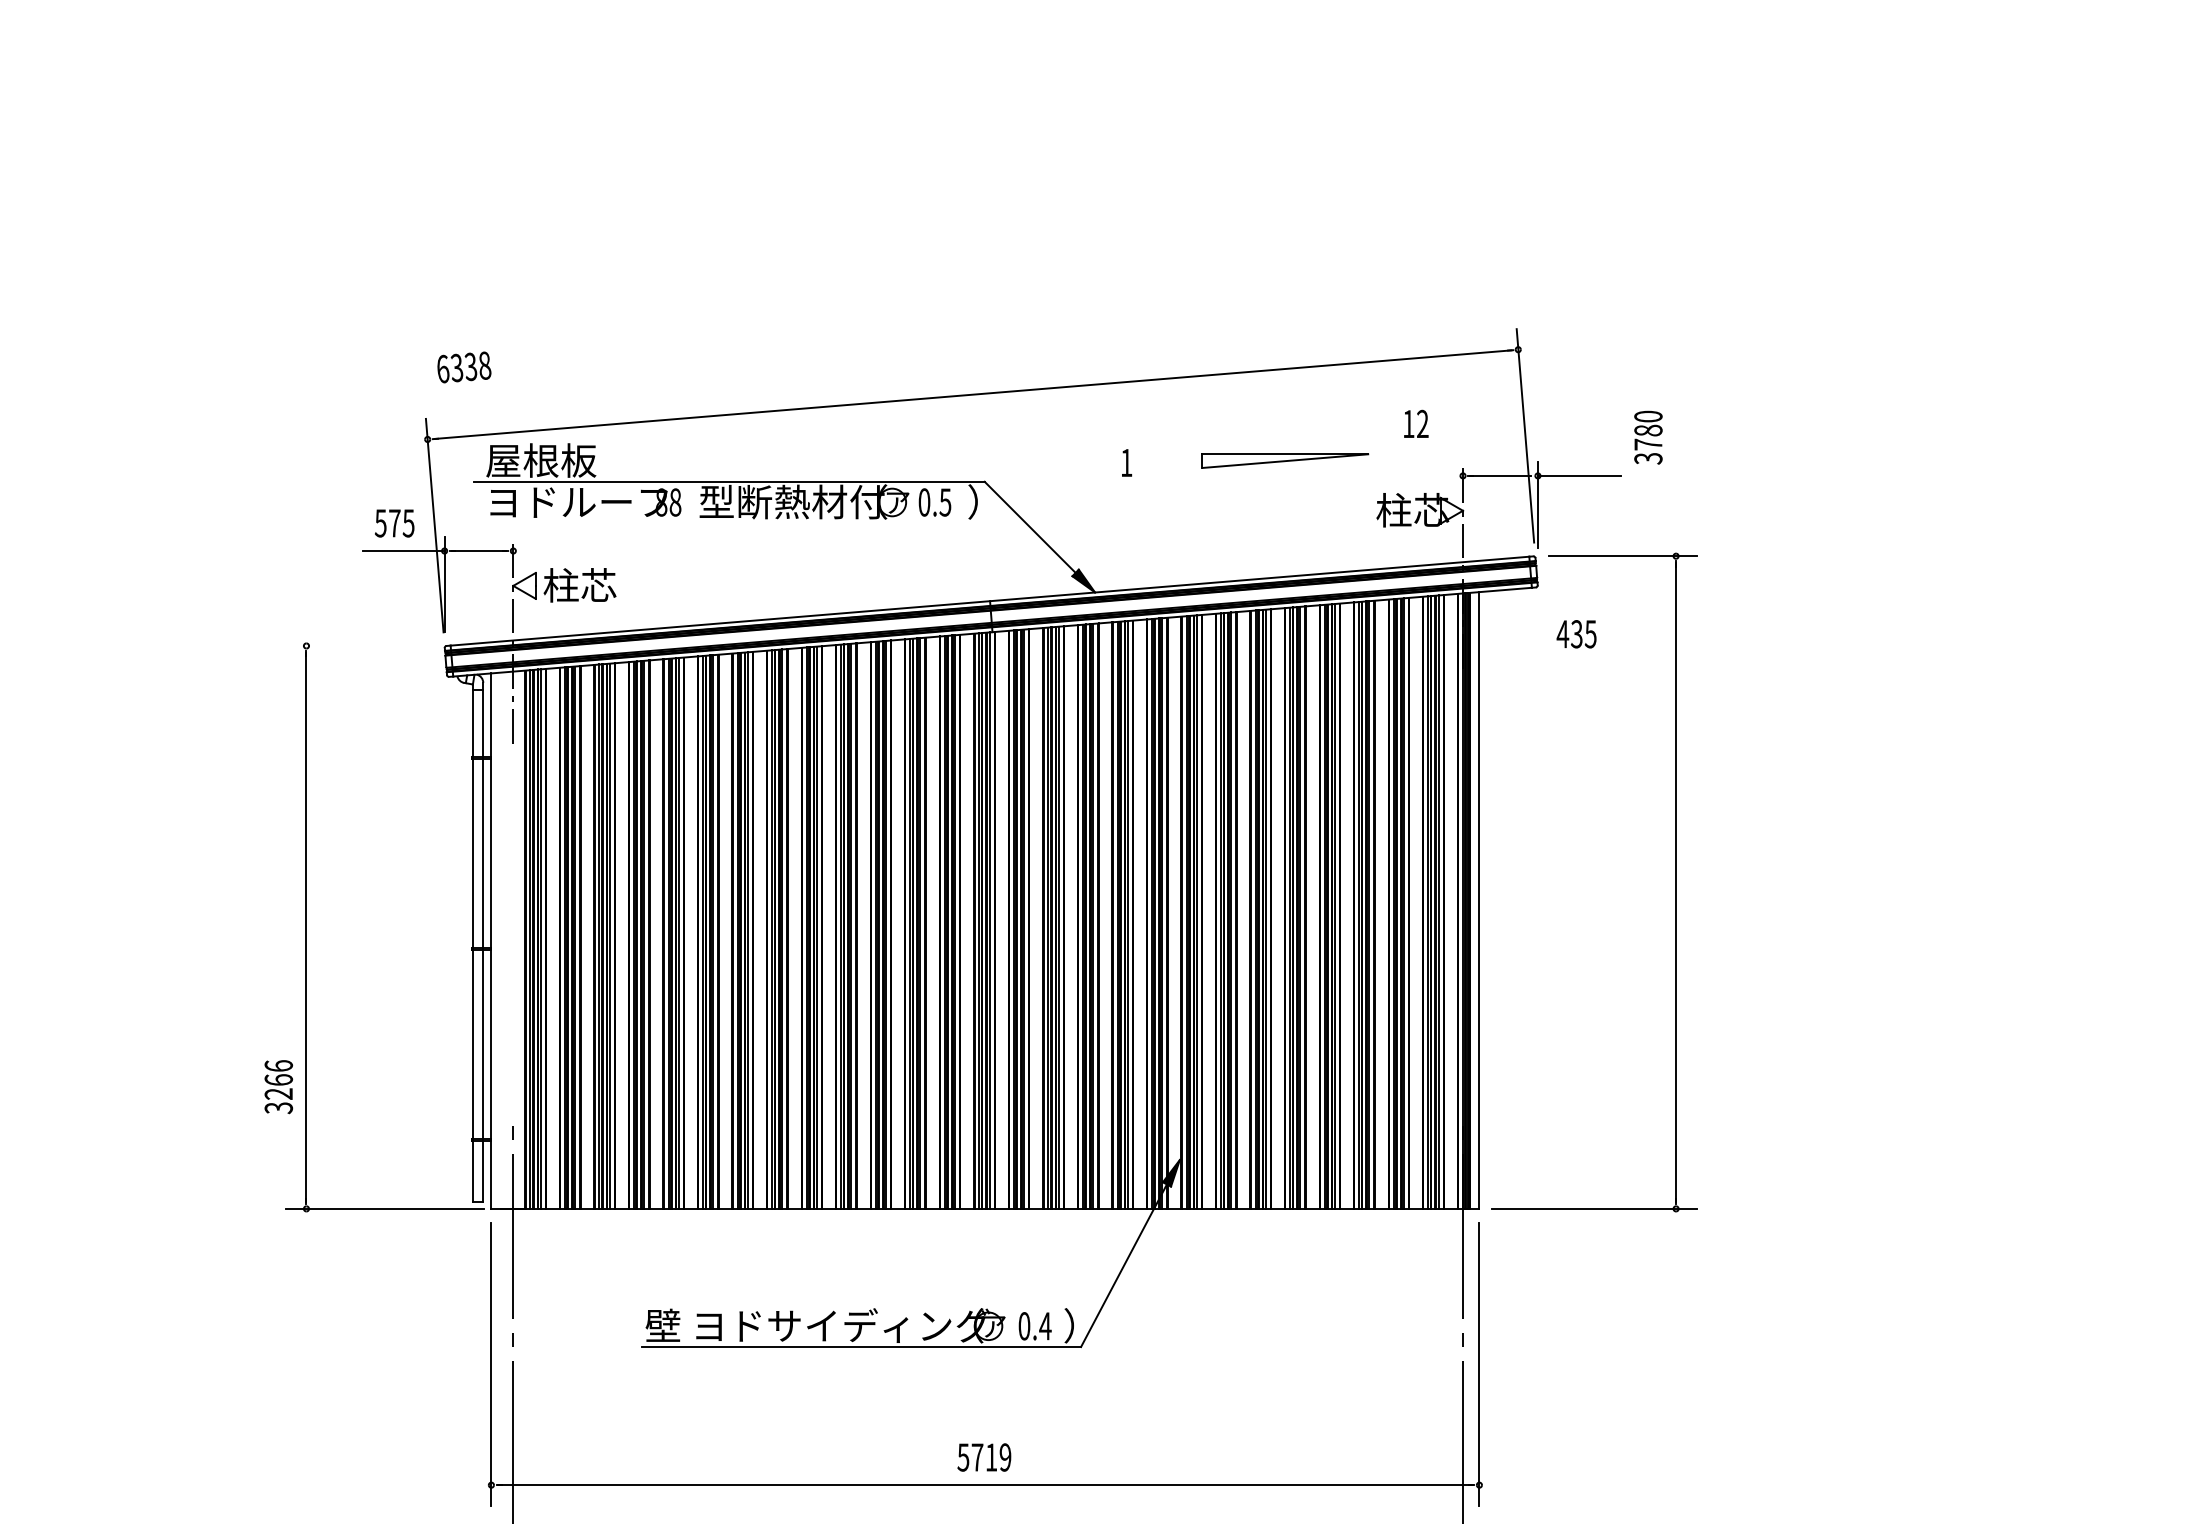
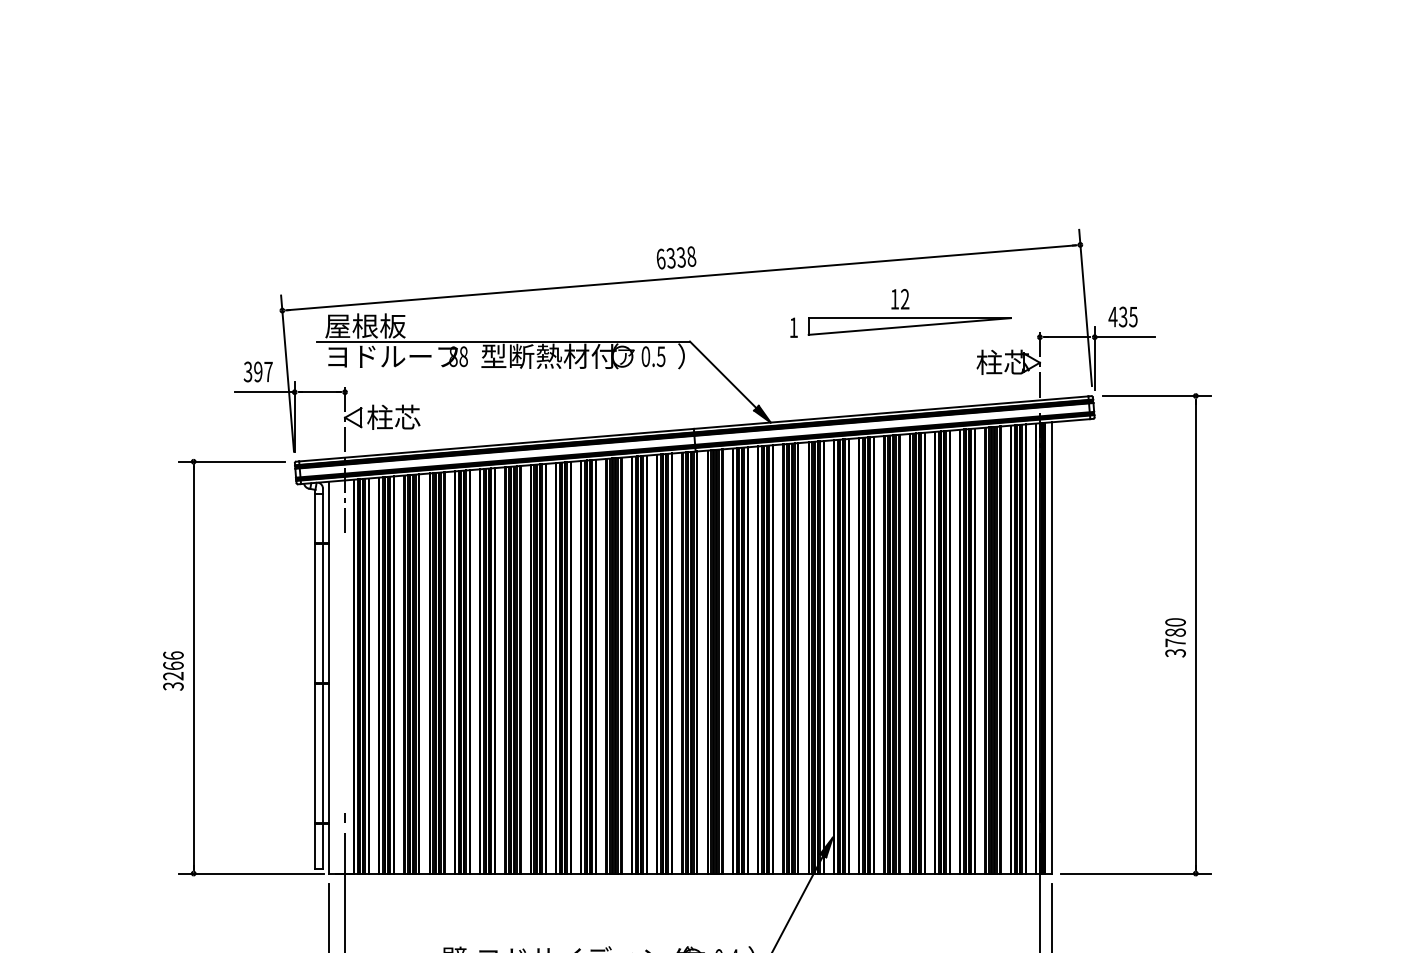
text: (464, 367) -> (676, 257), moved
text: (1416, 423) -> (900, 298), moved
text: (1648, 437) -> (1175, 637), moved
part: (1285, 460) -> (910, 325), size x1.67
text: (394, 523) -> (258, 372), 575 -> 397
text: (1576, 634) -> (1122, 317), moved
line: (357, 645) -> (231, 461), added
text: (278, 1087) -> (173, 671), moved

